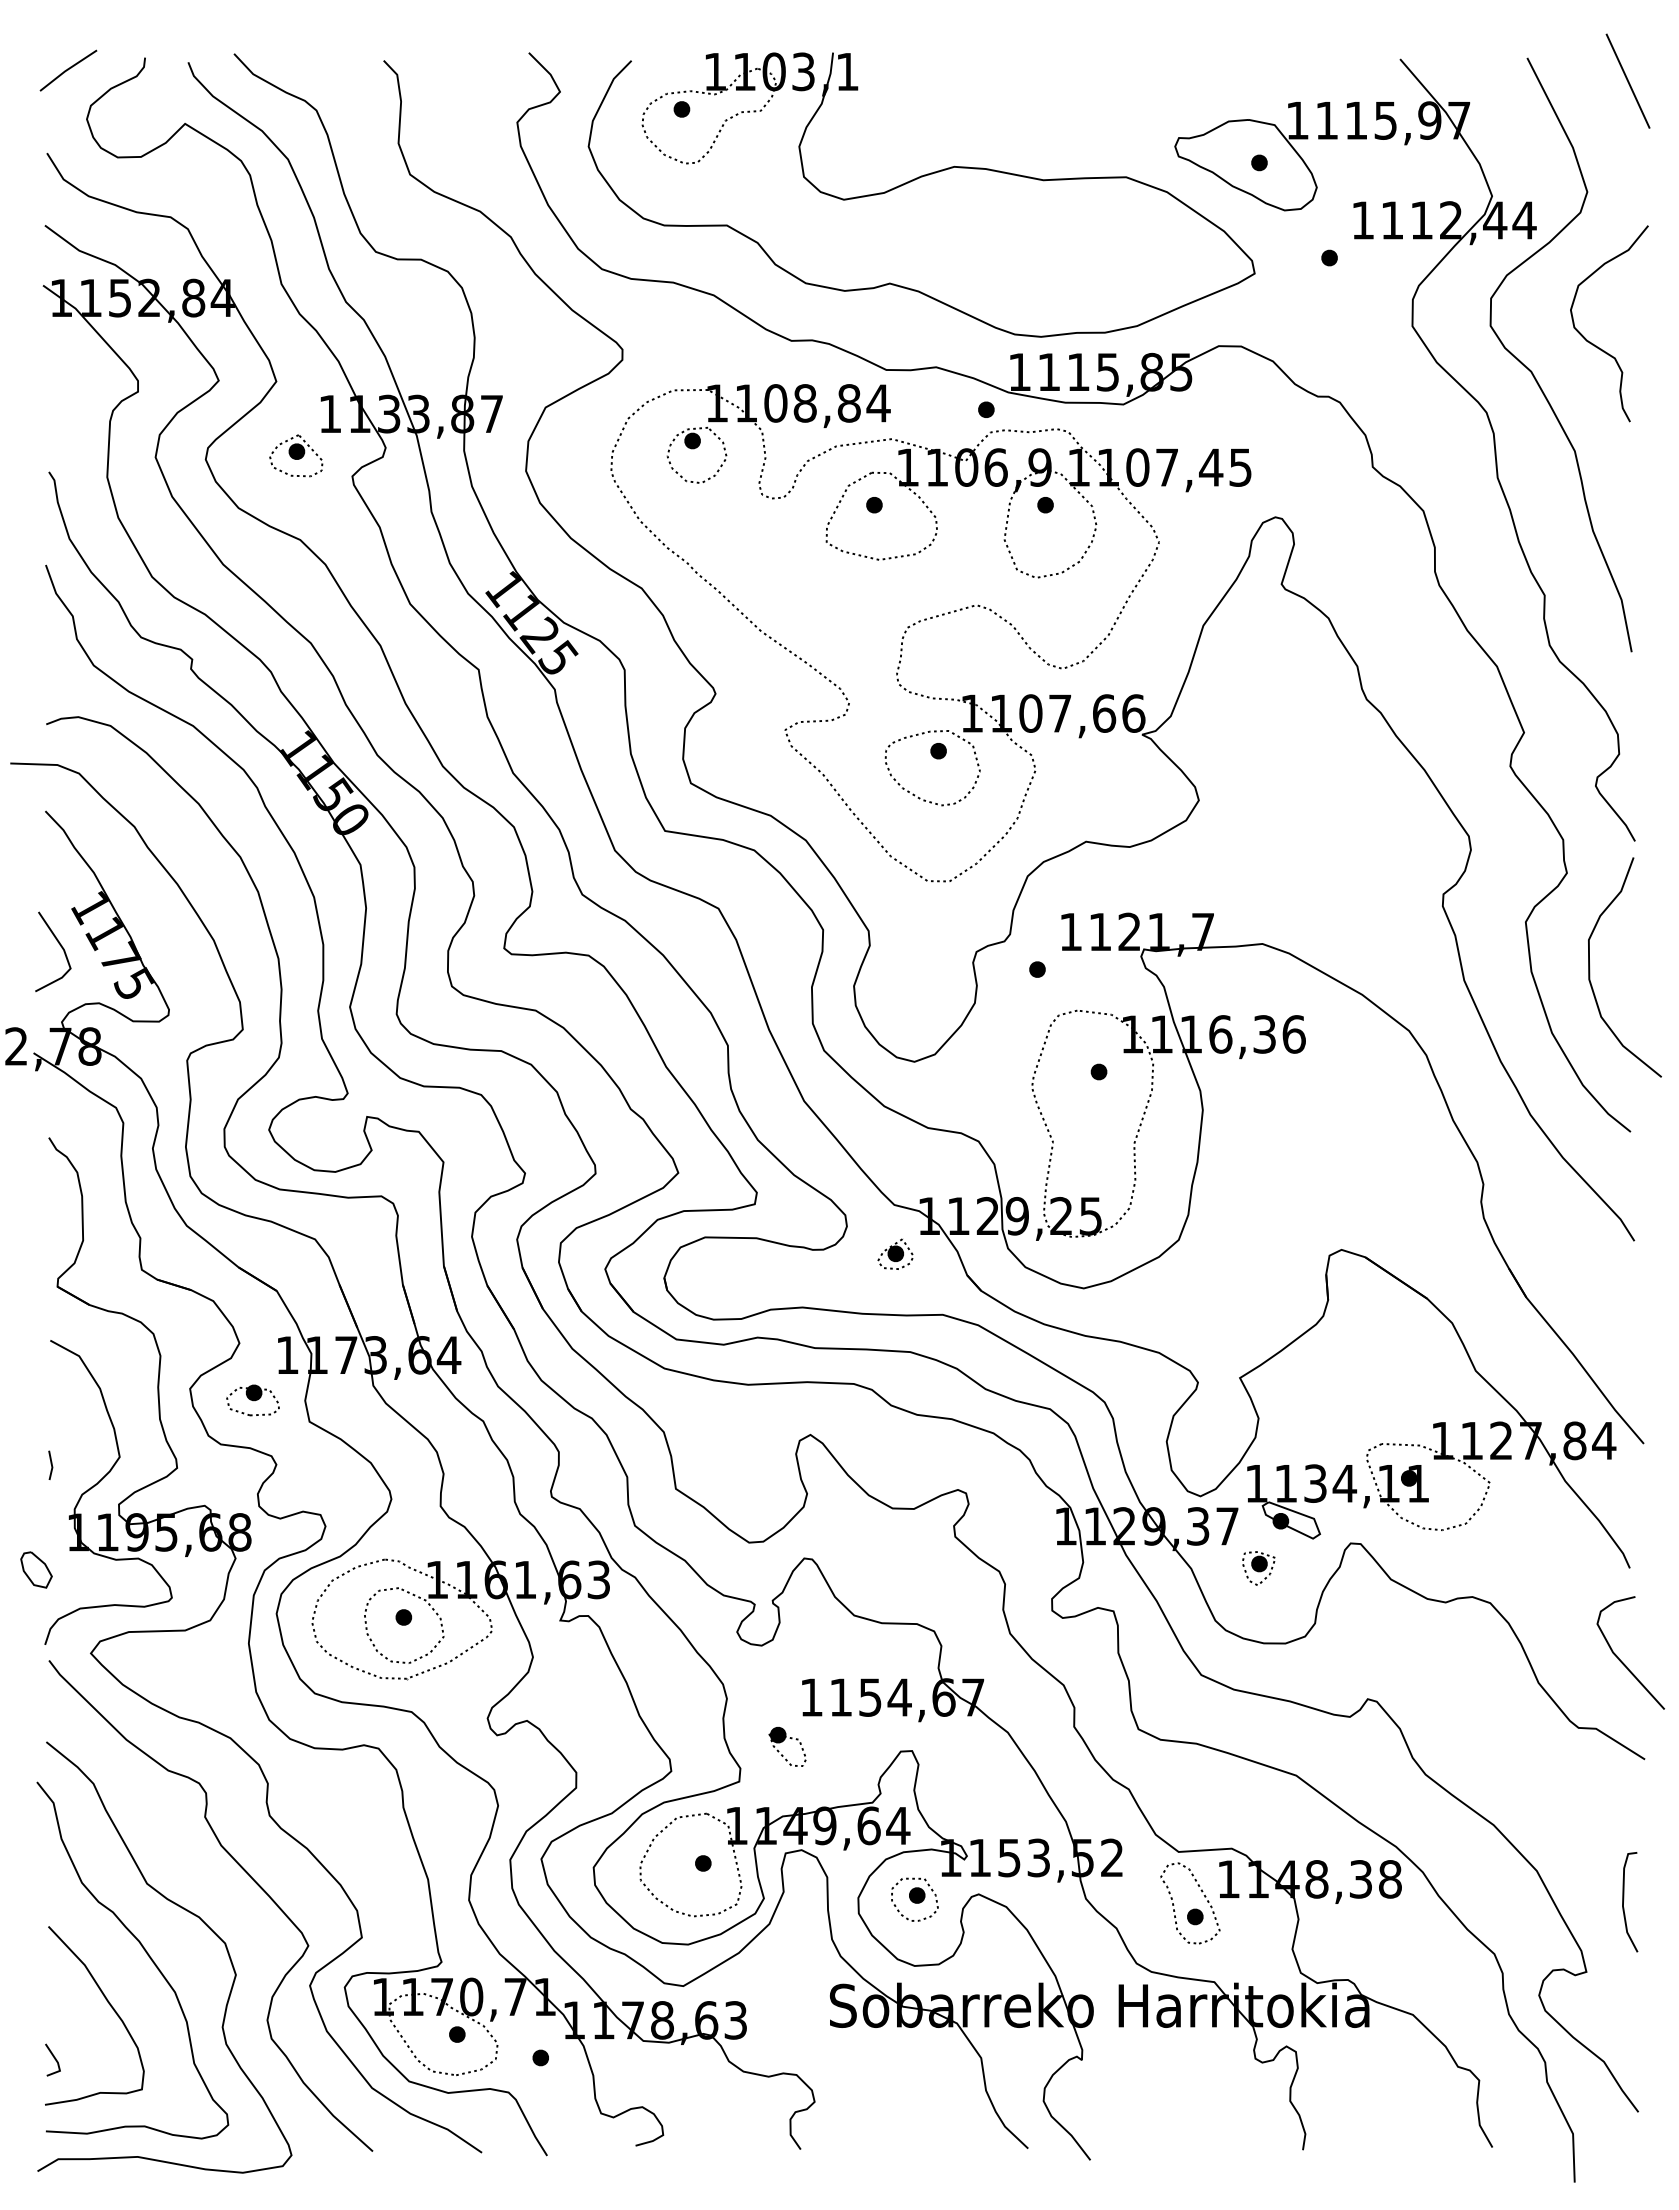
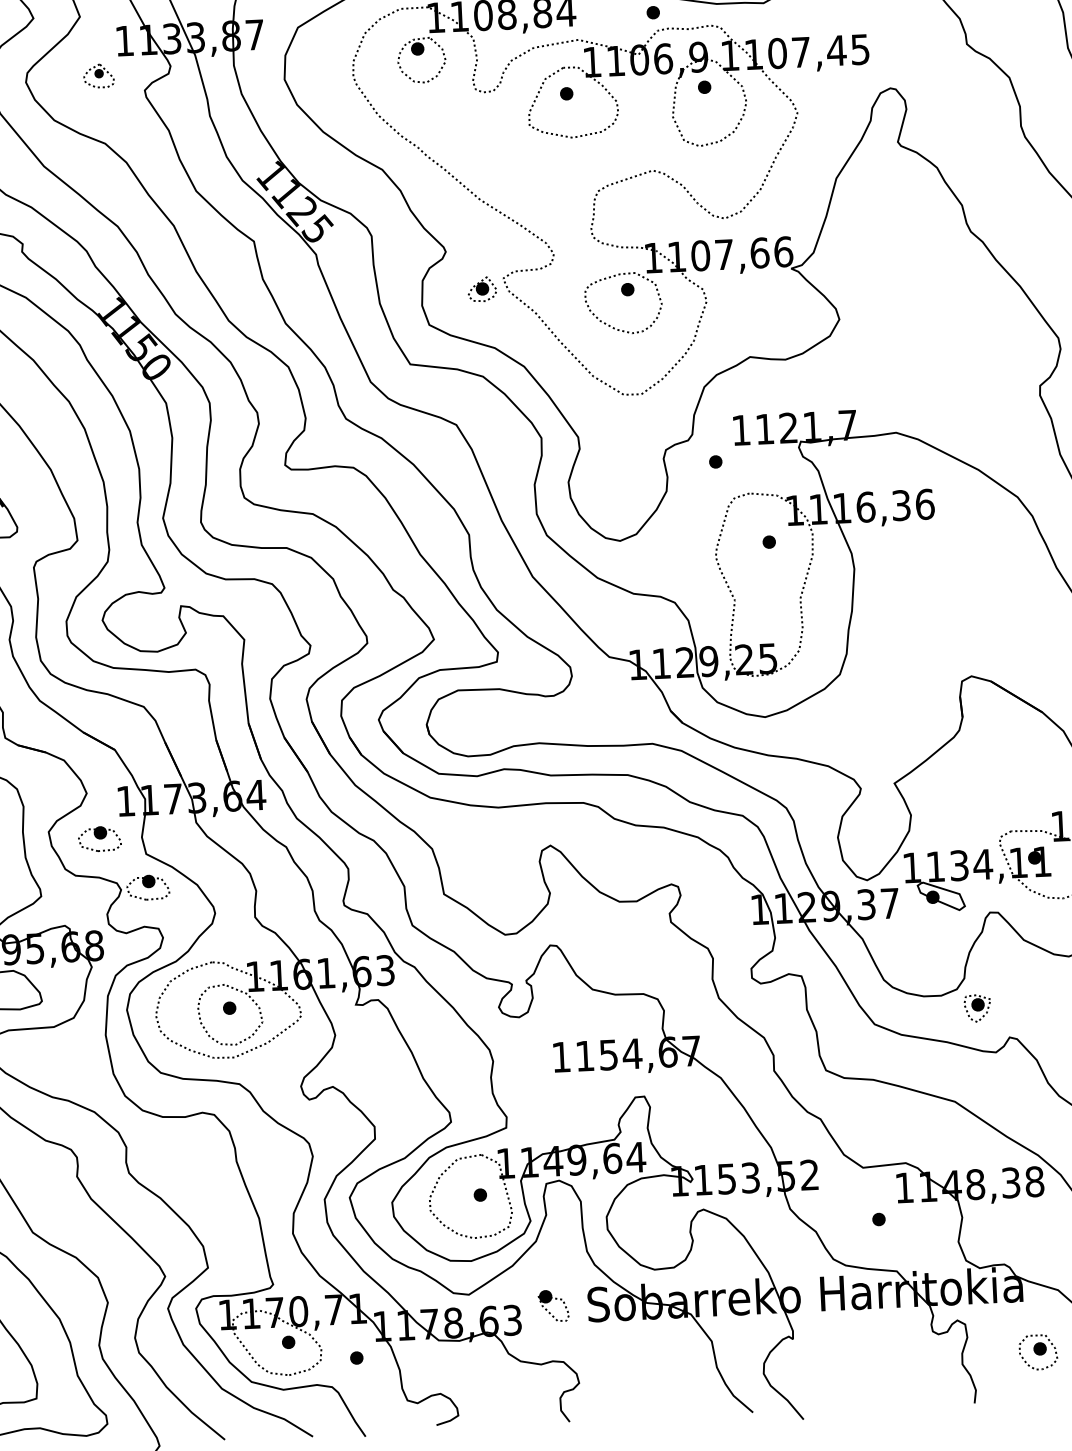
part: (296, 455) -> (98, 75), size x0.7
part: (895, 1253) -> (482, 288), moved
part: (309, 1463) -> (147, 887), added
part: (1258, 1568) -> (977, 1008), moved
part: (783, 1741) -> (550, 1301), moved
part: (1204, 1897) -> (885, 1203), removed
part: (914, 1899) -> (1038, 1352), moved

